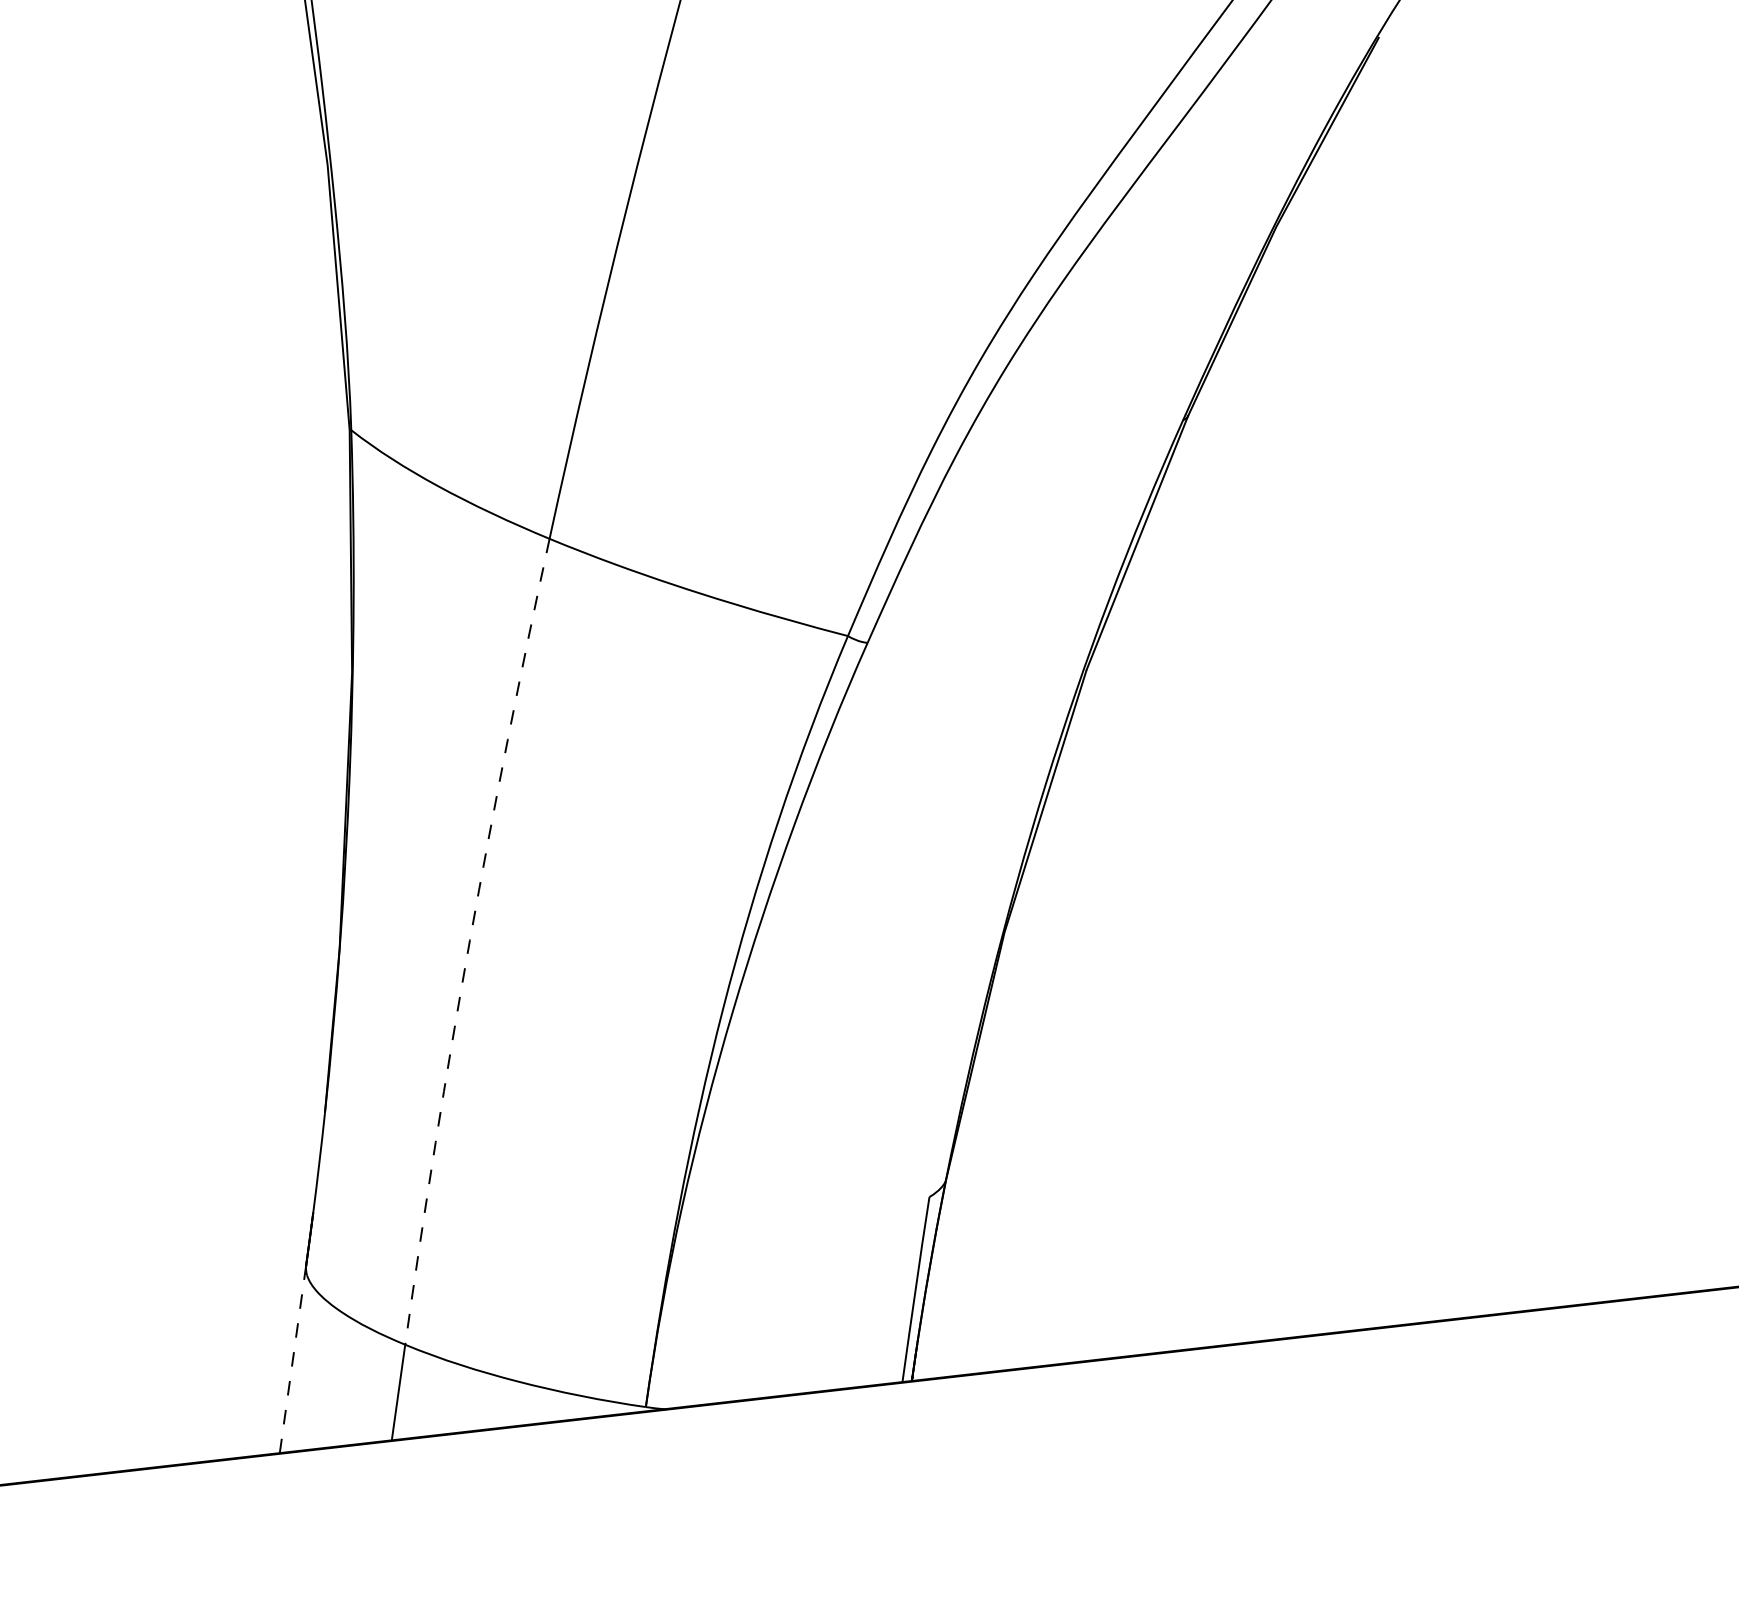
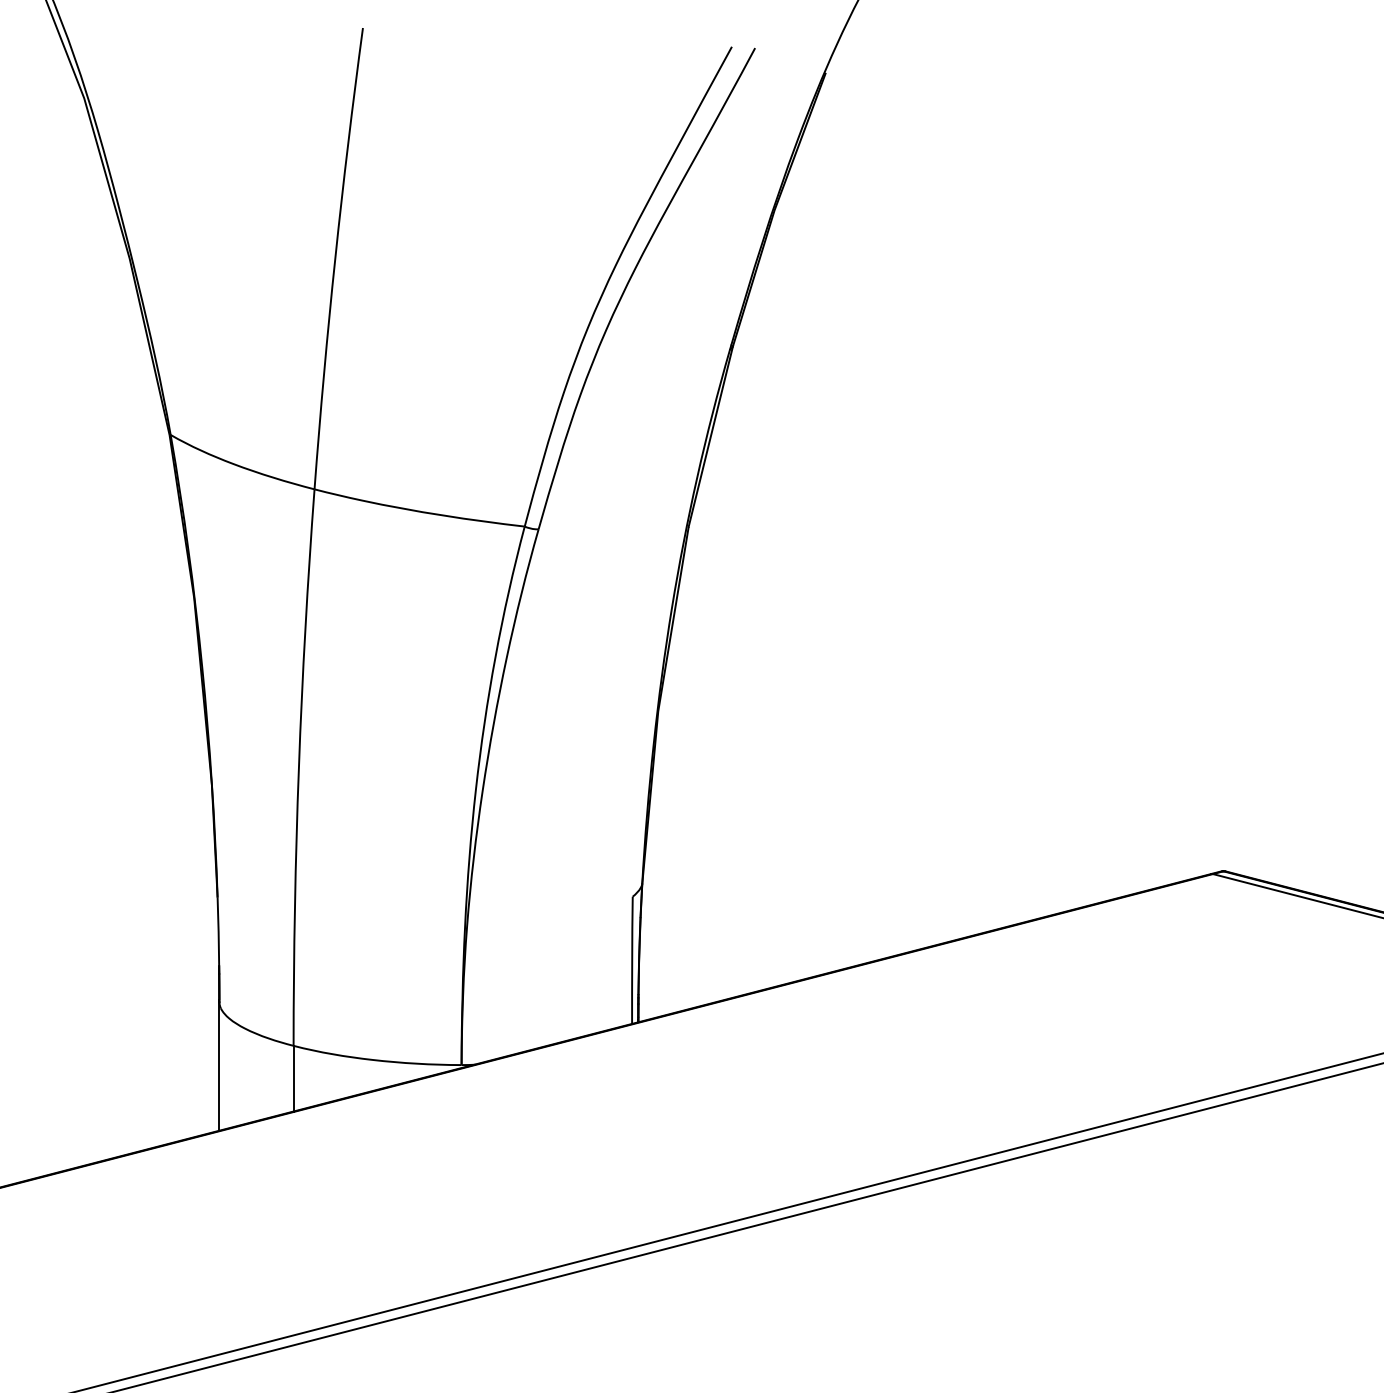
arc: (469, 940) -> (298, 767), dashed -> solid
line: (293, 1359) -> (219, 1066), dashed -> solid

